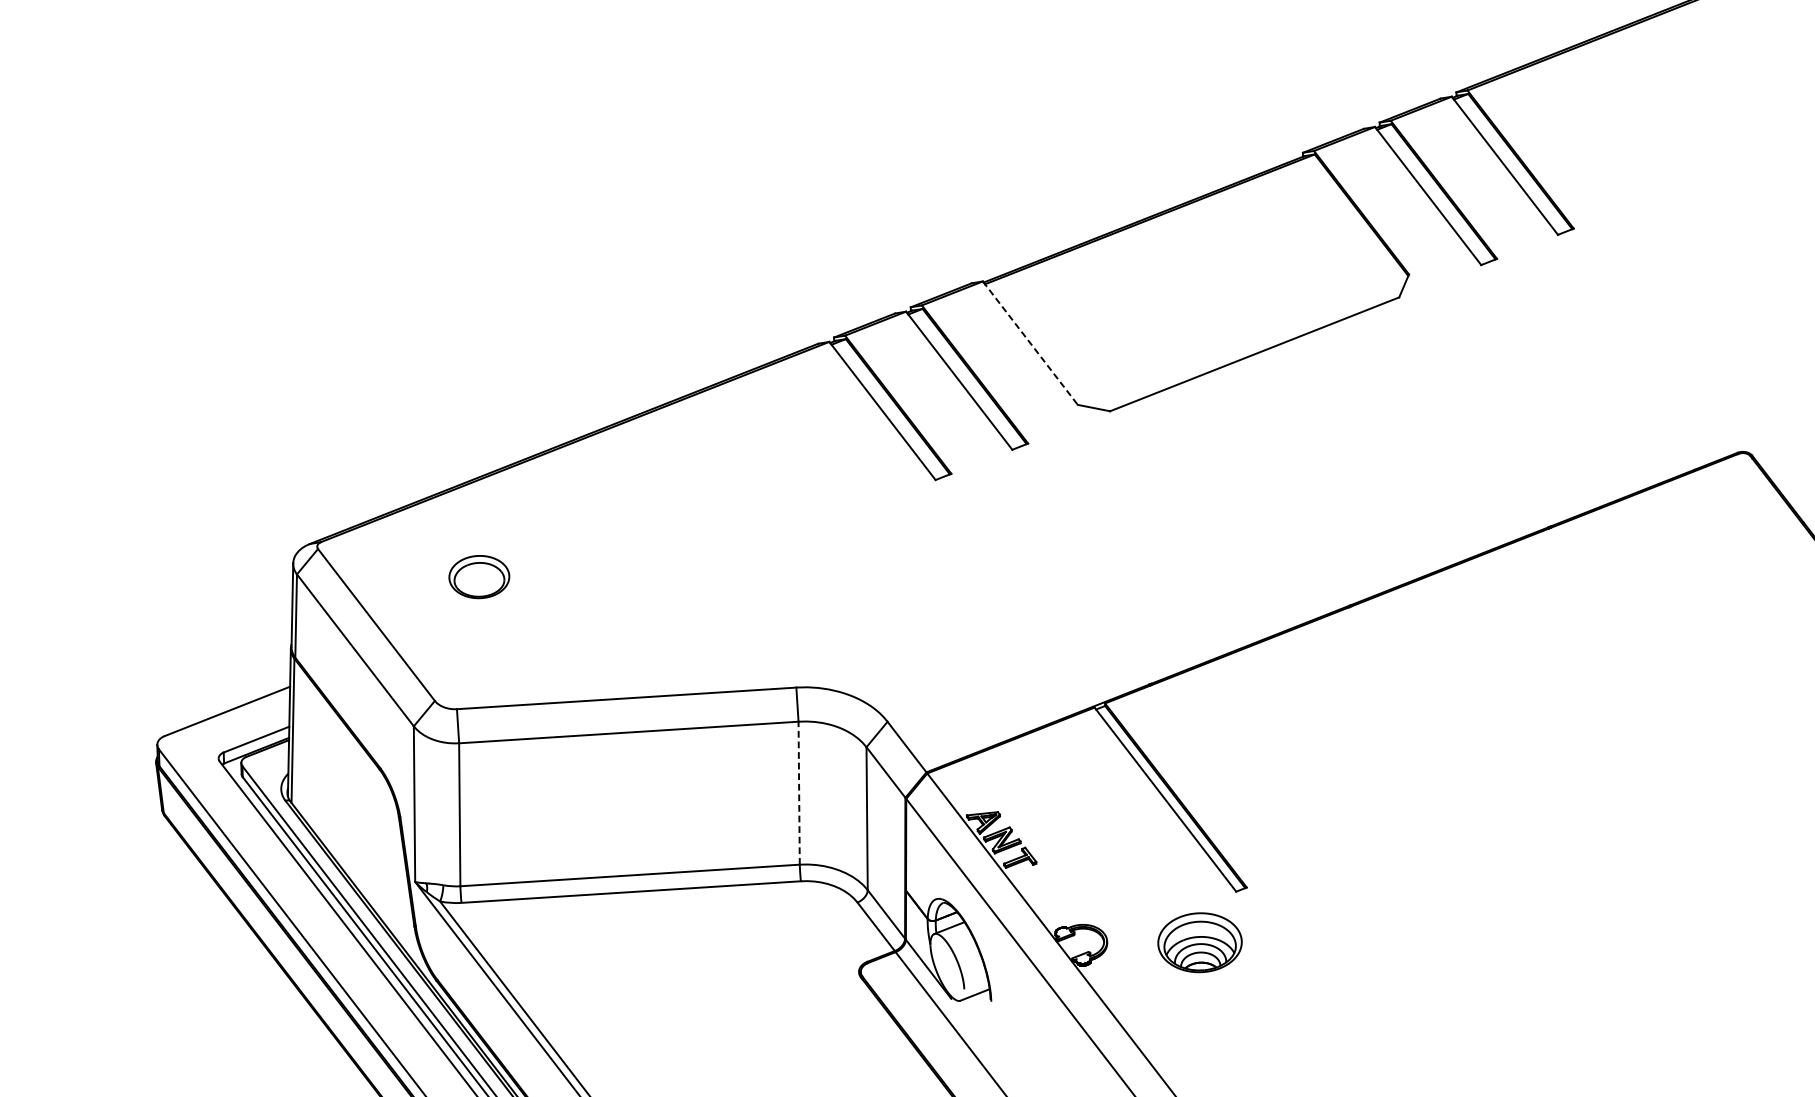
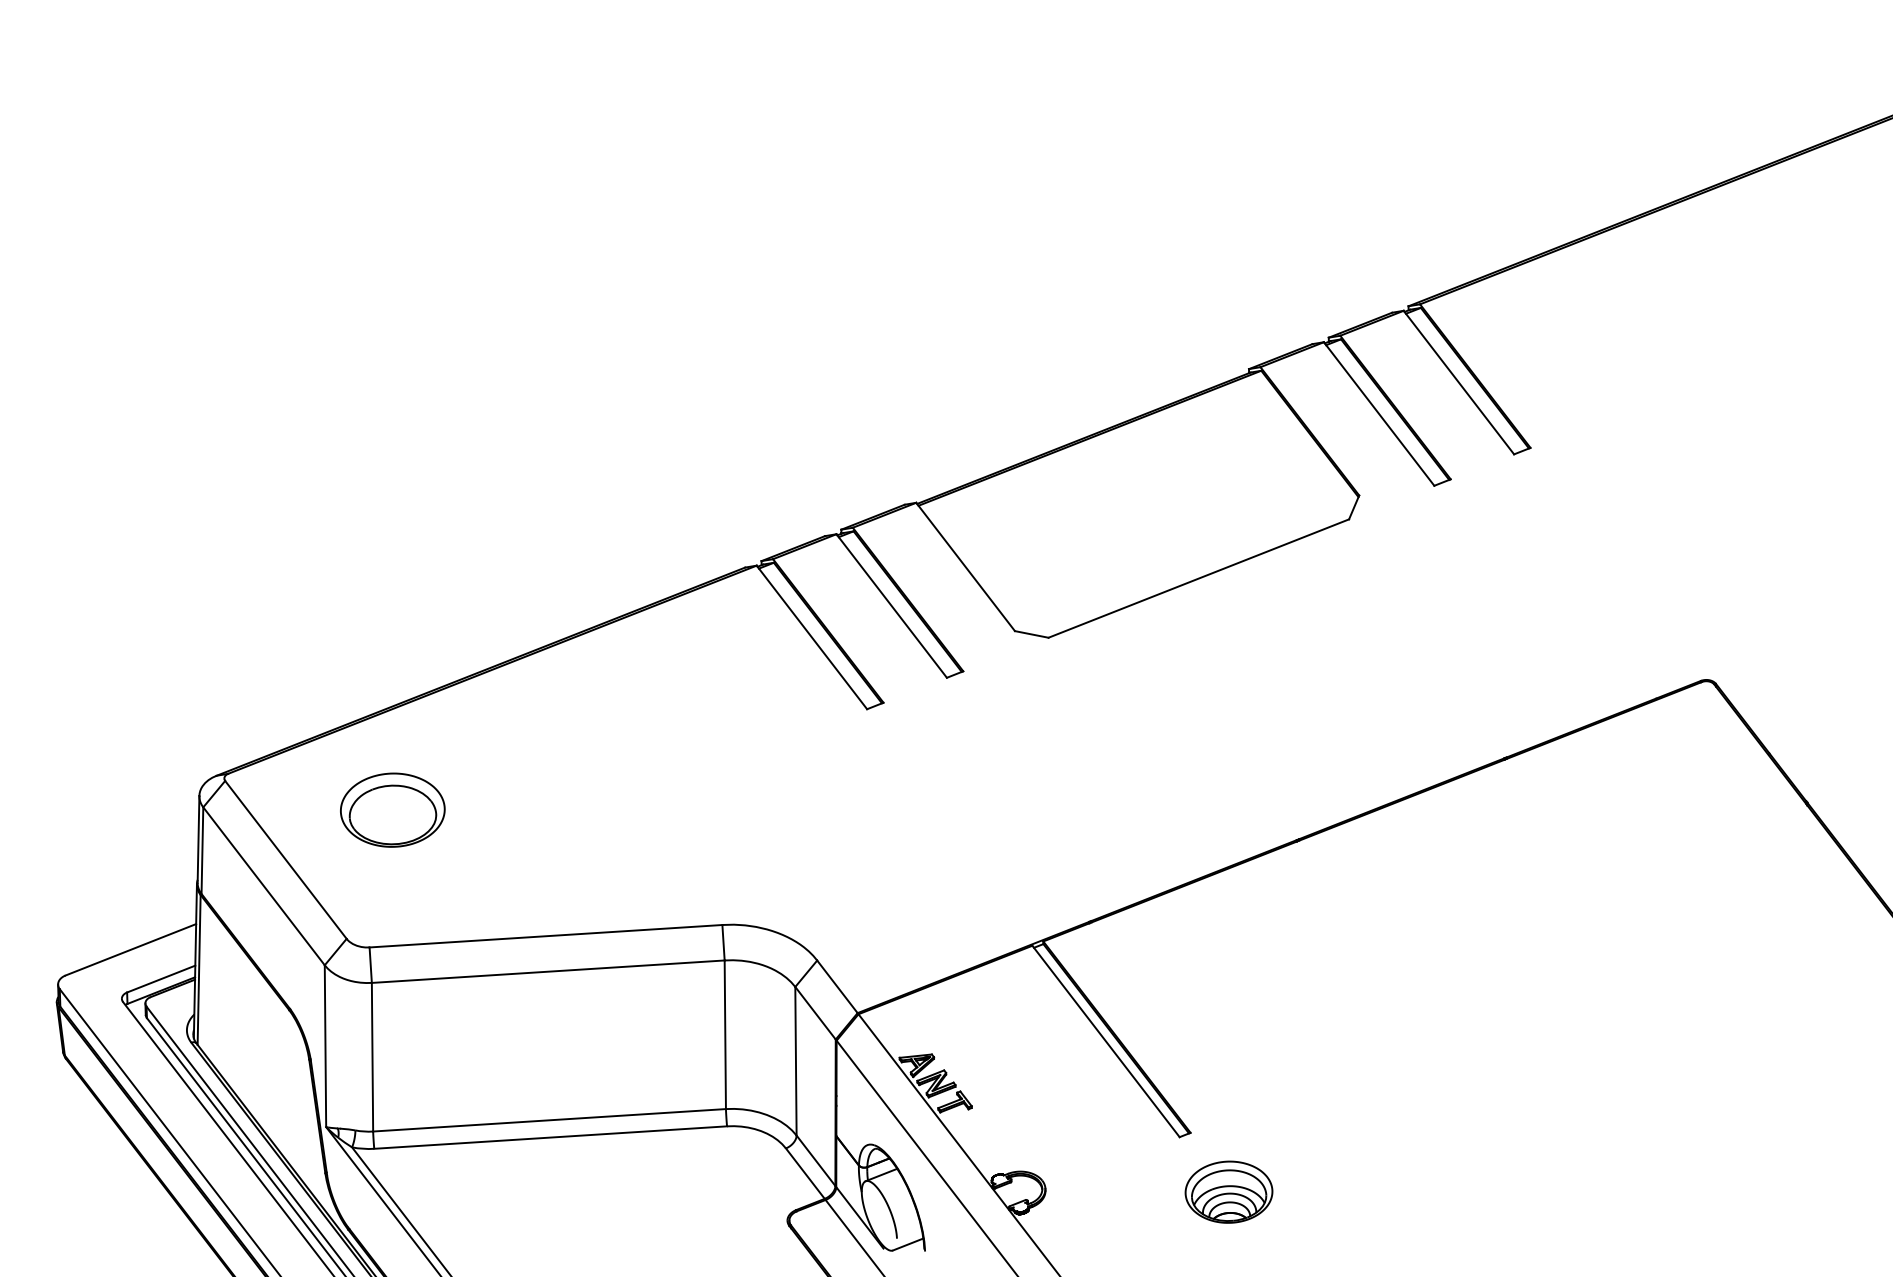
line: (1030, 342) -> (965, 566), dashed -> solid
part: (479, 576) -> (392, 809), size x1.67
line: (799, 792) -> (725, 1034), dashed -> solid
part: (1199, 942) -> (1228, 1191), moved

